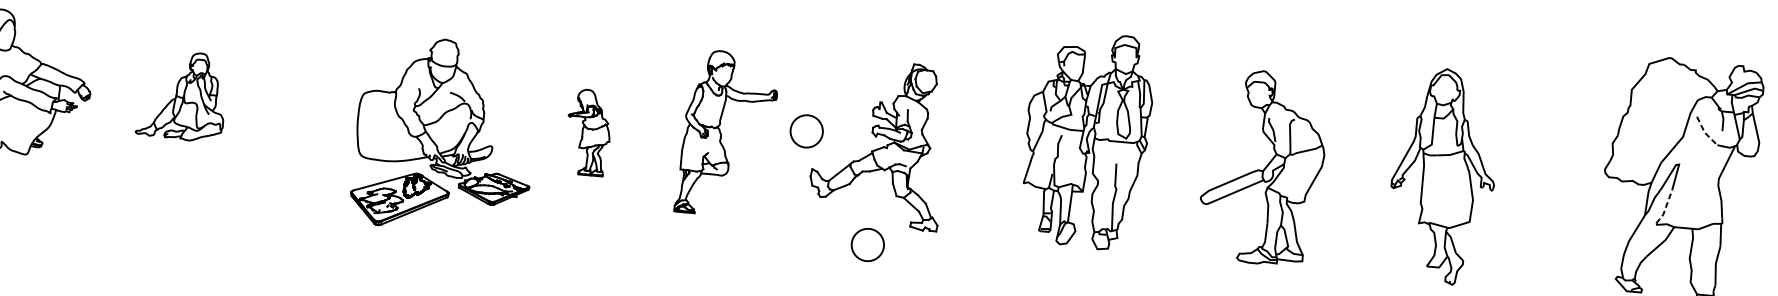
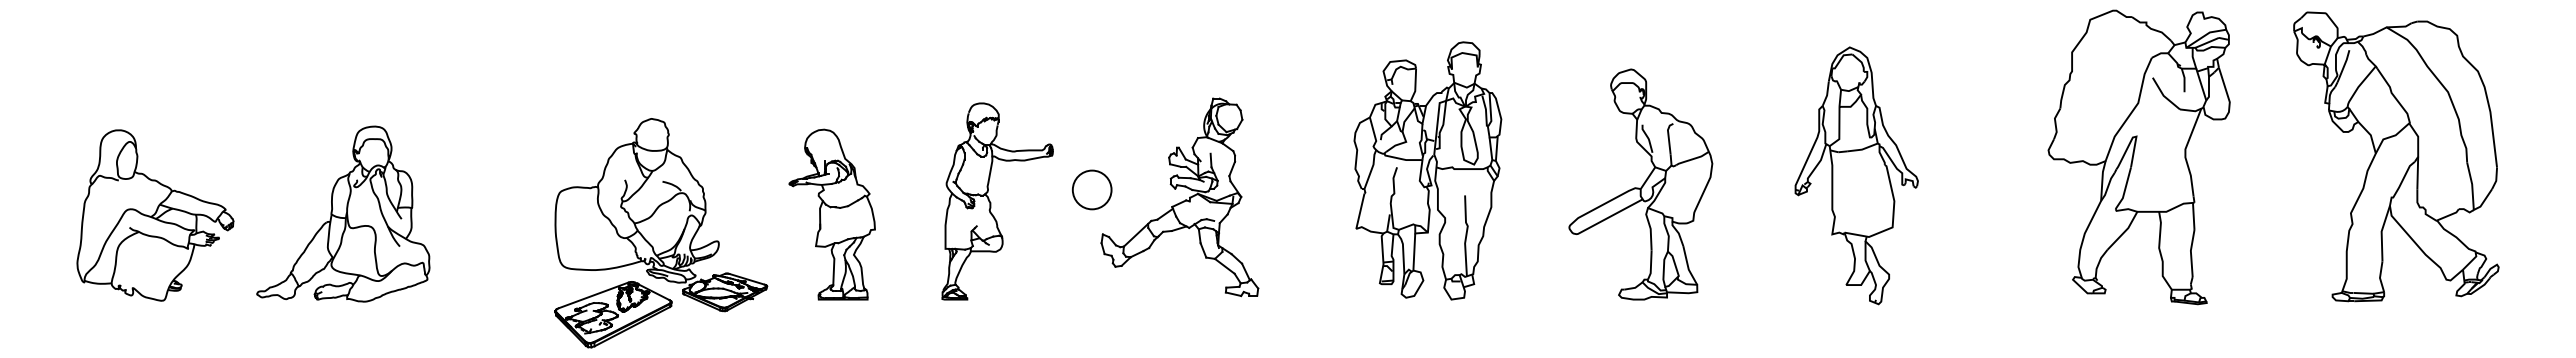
part: (182, 95) -> (343, 213), size x1.67
part: (588, 132) -> (831, 214), size x1.67
line: (1704, 132) -> (2163, 95), dashed -> solid
line: (1666, 207) -> (2125, 189), dashed -> solid
circle: (867, 244) -> (1176, 318), removed

